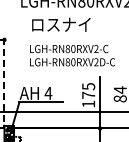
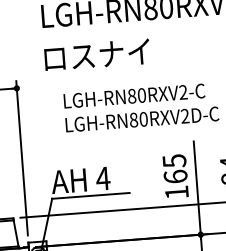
text: (61, 24) -> (97, 54), moved
line: (4, 78) -> (22, 157), dashed -> solid
text: (88, 94) -> (175, 175), 175 -> 165

